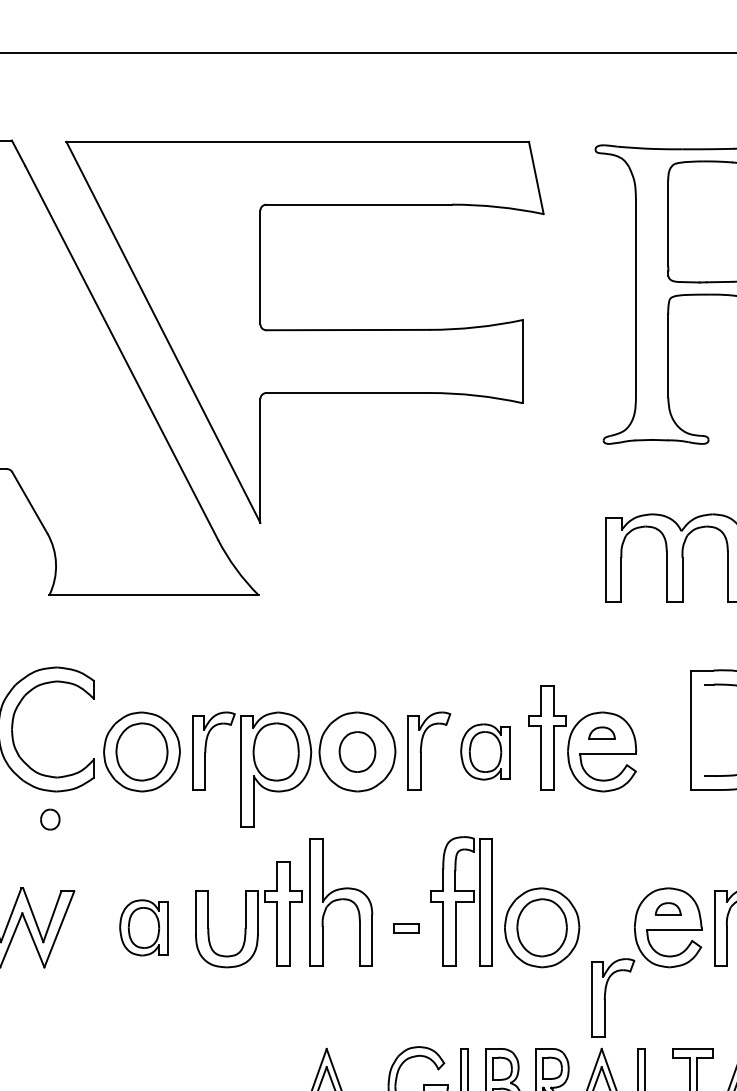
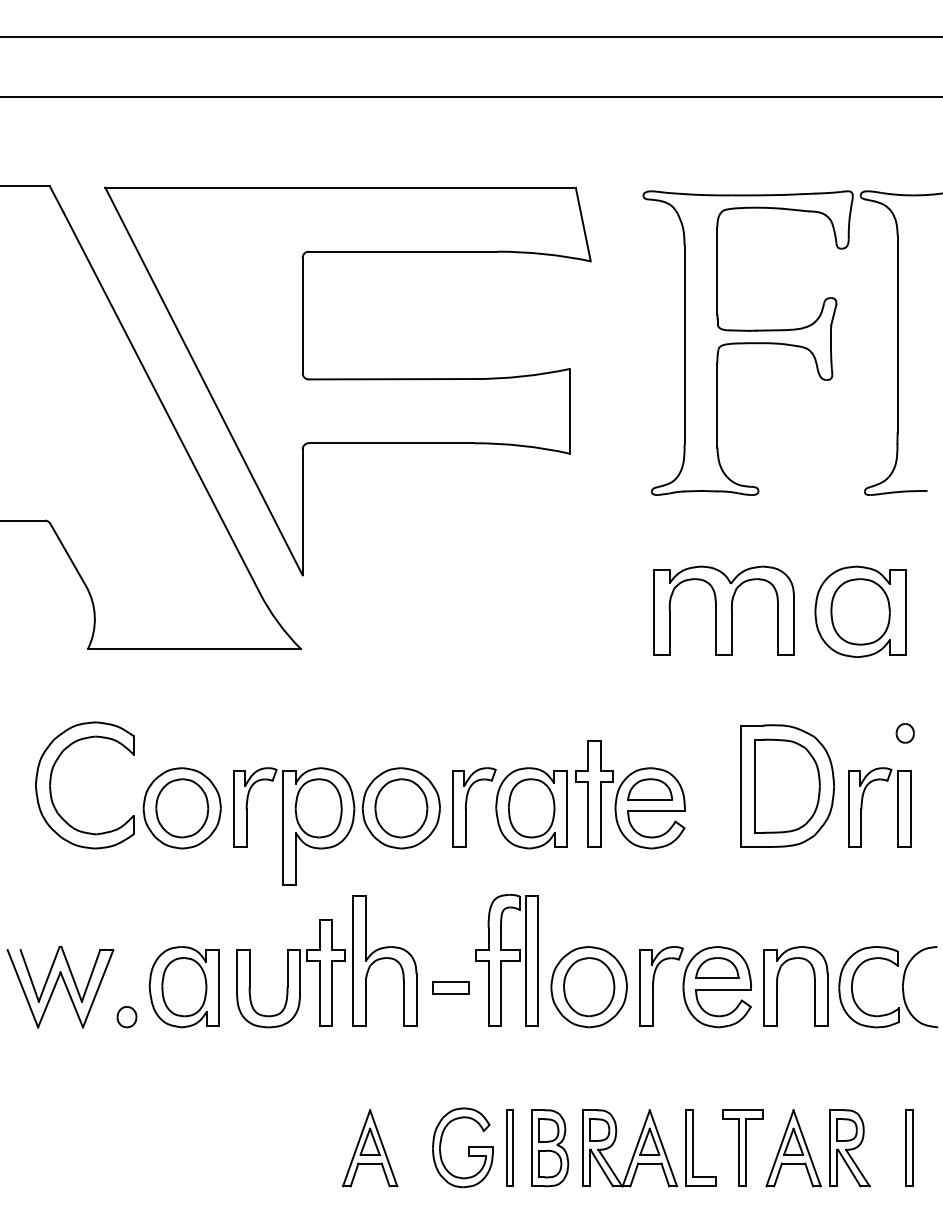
line: (705, 729) -> (755, 785), added
part: (601, 733) -> (649, 789), size x1.67
part: (357, 752) -> (401, 808), size x1.43
part: (485, 752) -> (531, 808), size x1.43
part: (49, 820) -> (126, 1017), moved
part: (668, 908) -> (717, 967), size x1.67
part: (143, 928) -> (183, 987), size x1.43
part: (405, 928) -> (450, 987), size x1.43
part: (605, 997) -> (653, 986), moved

